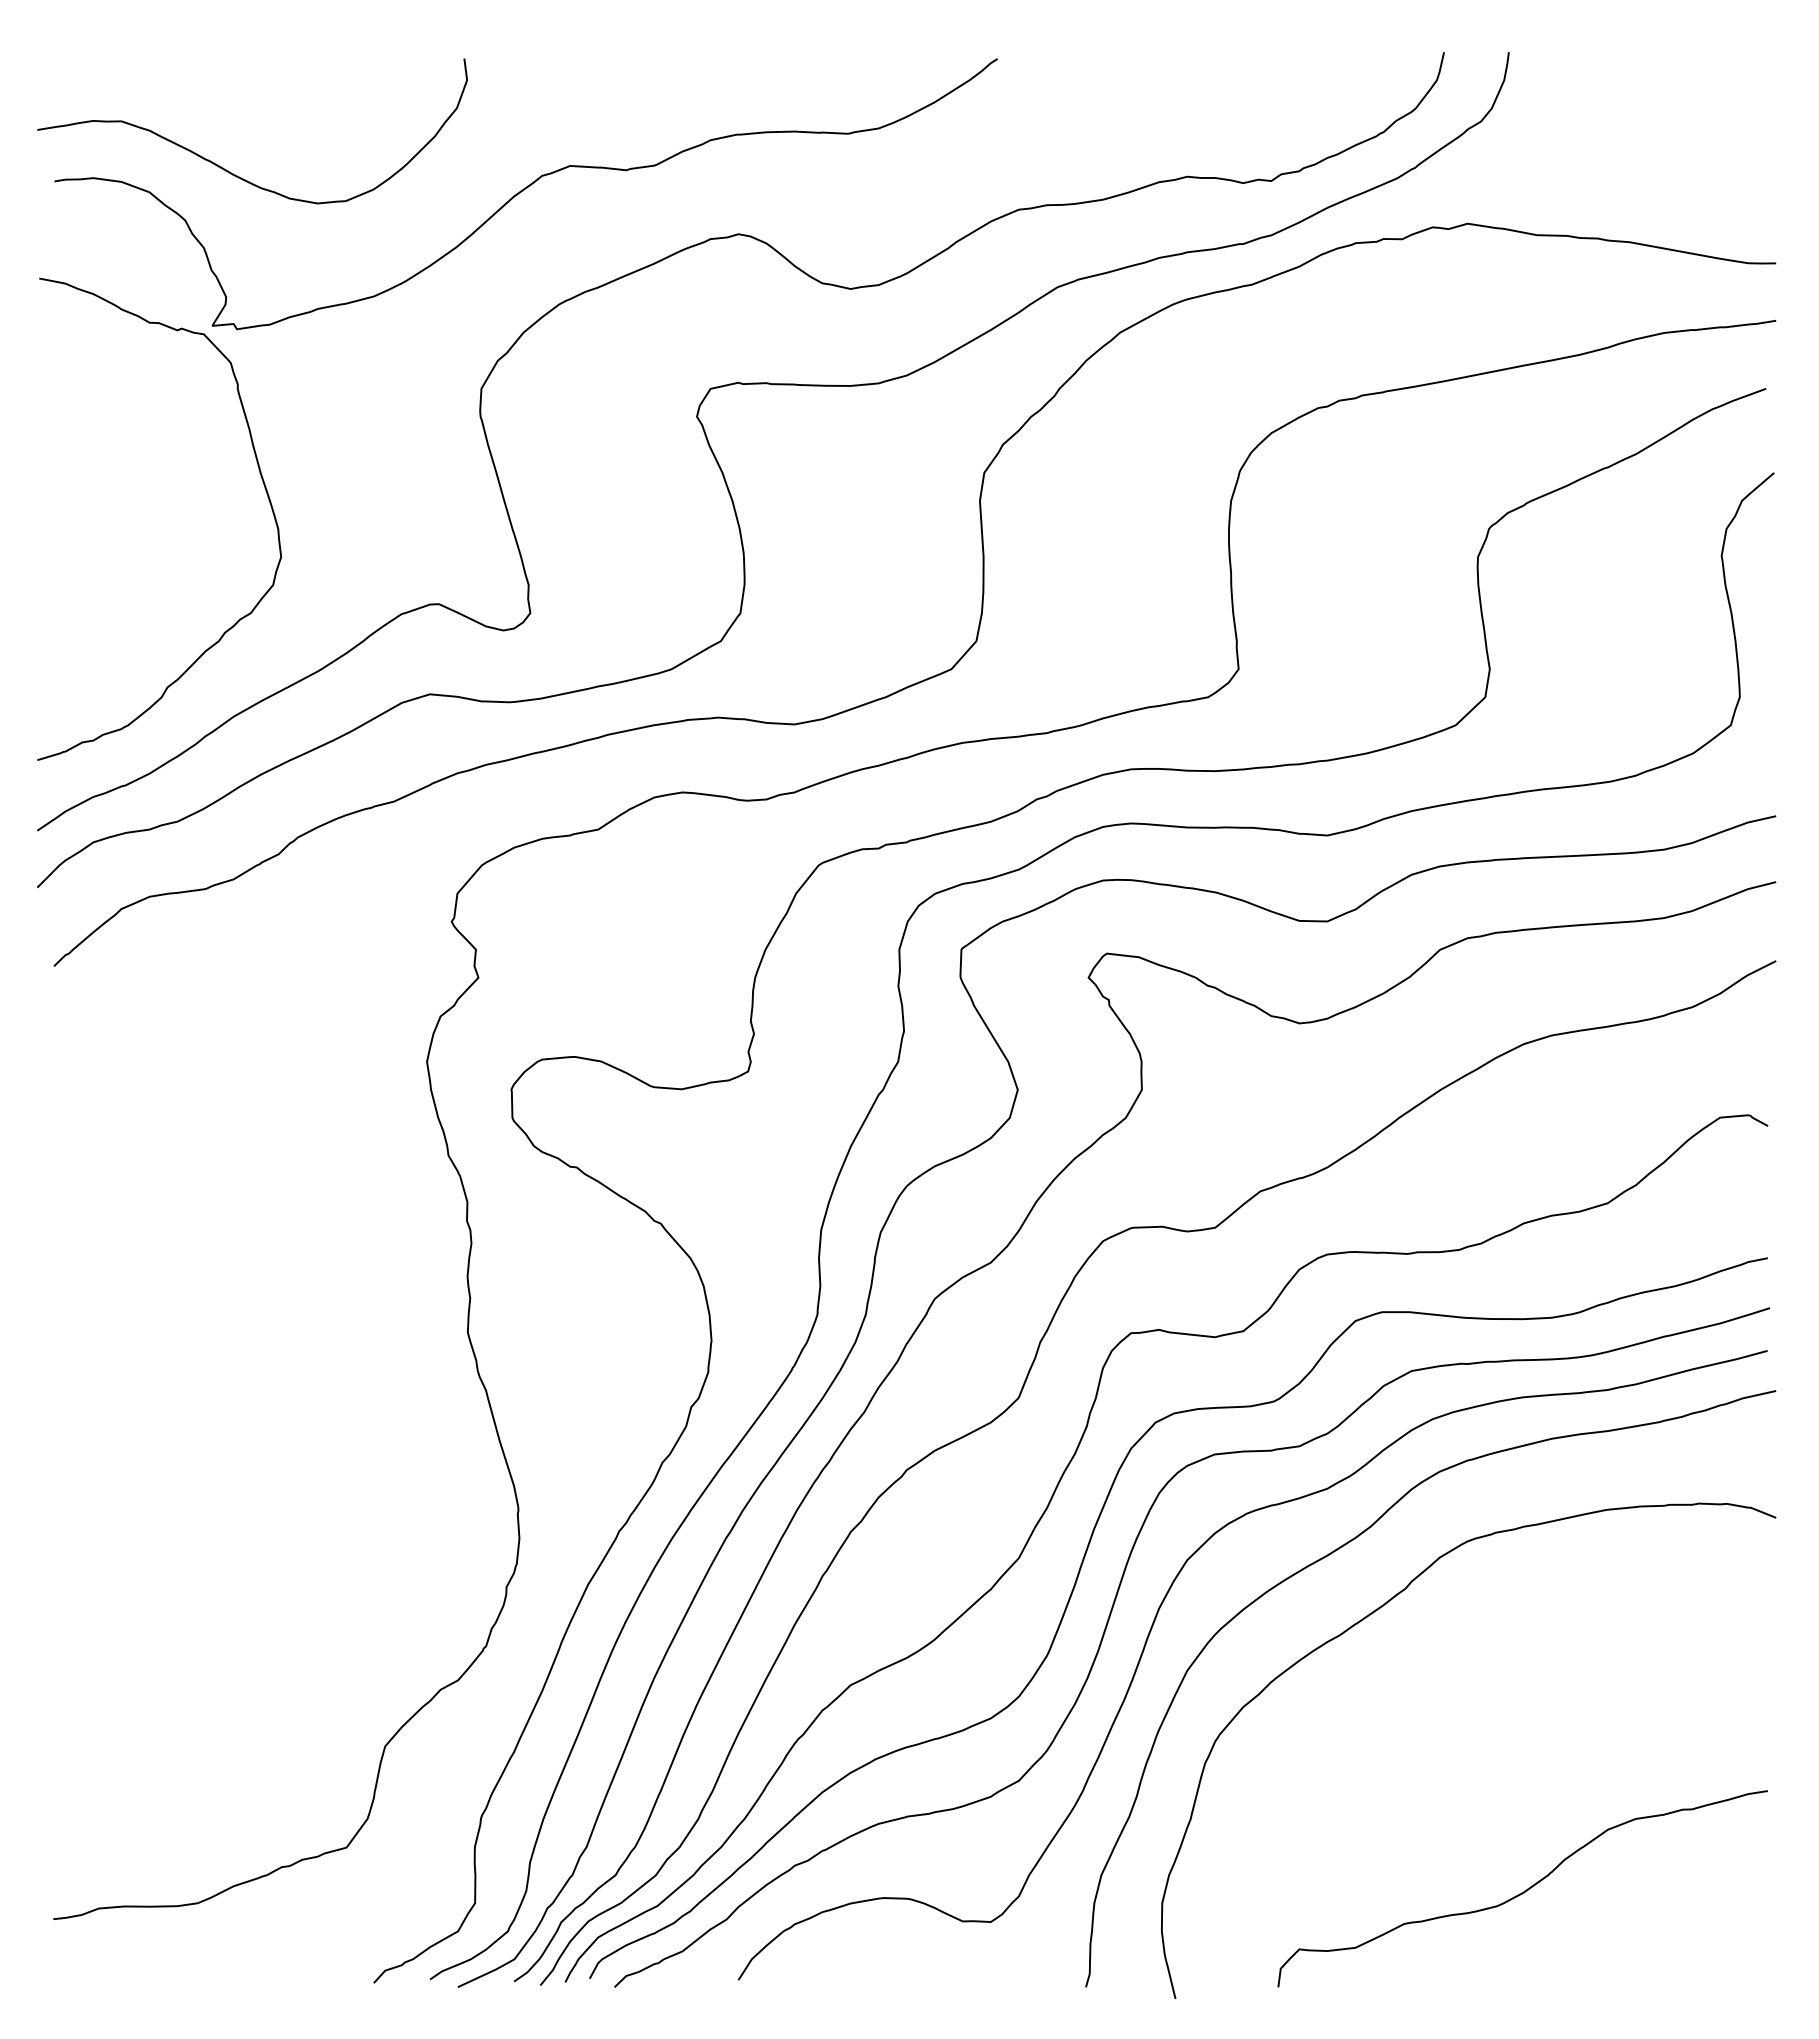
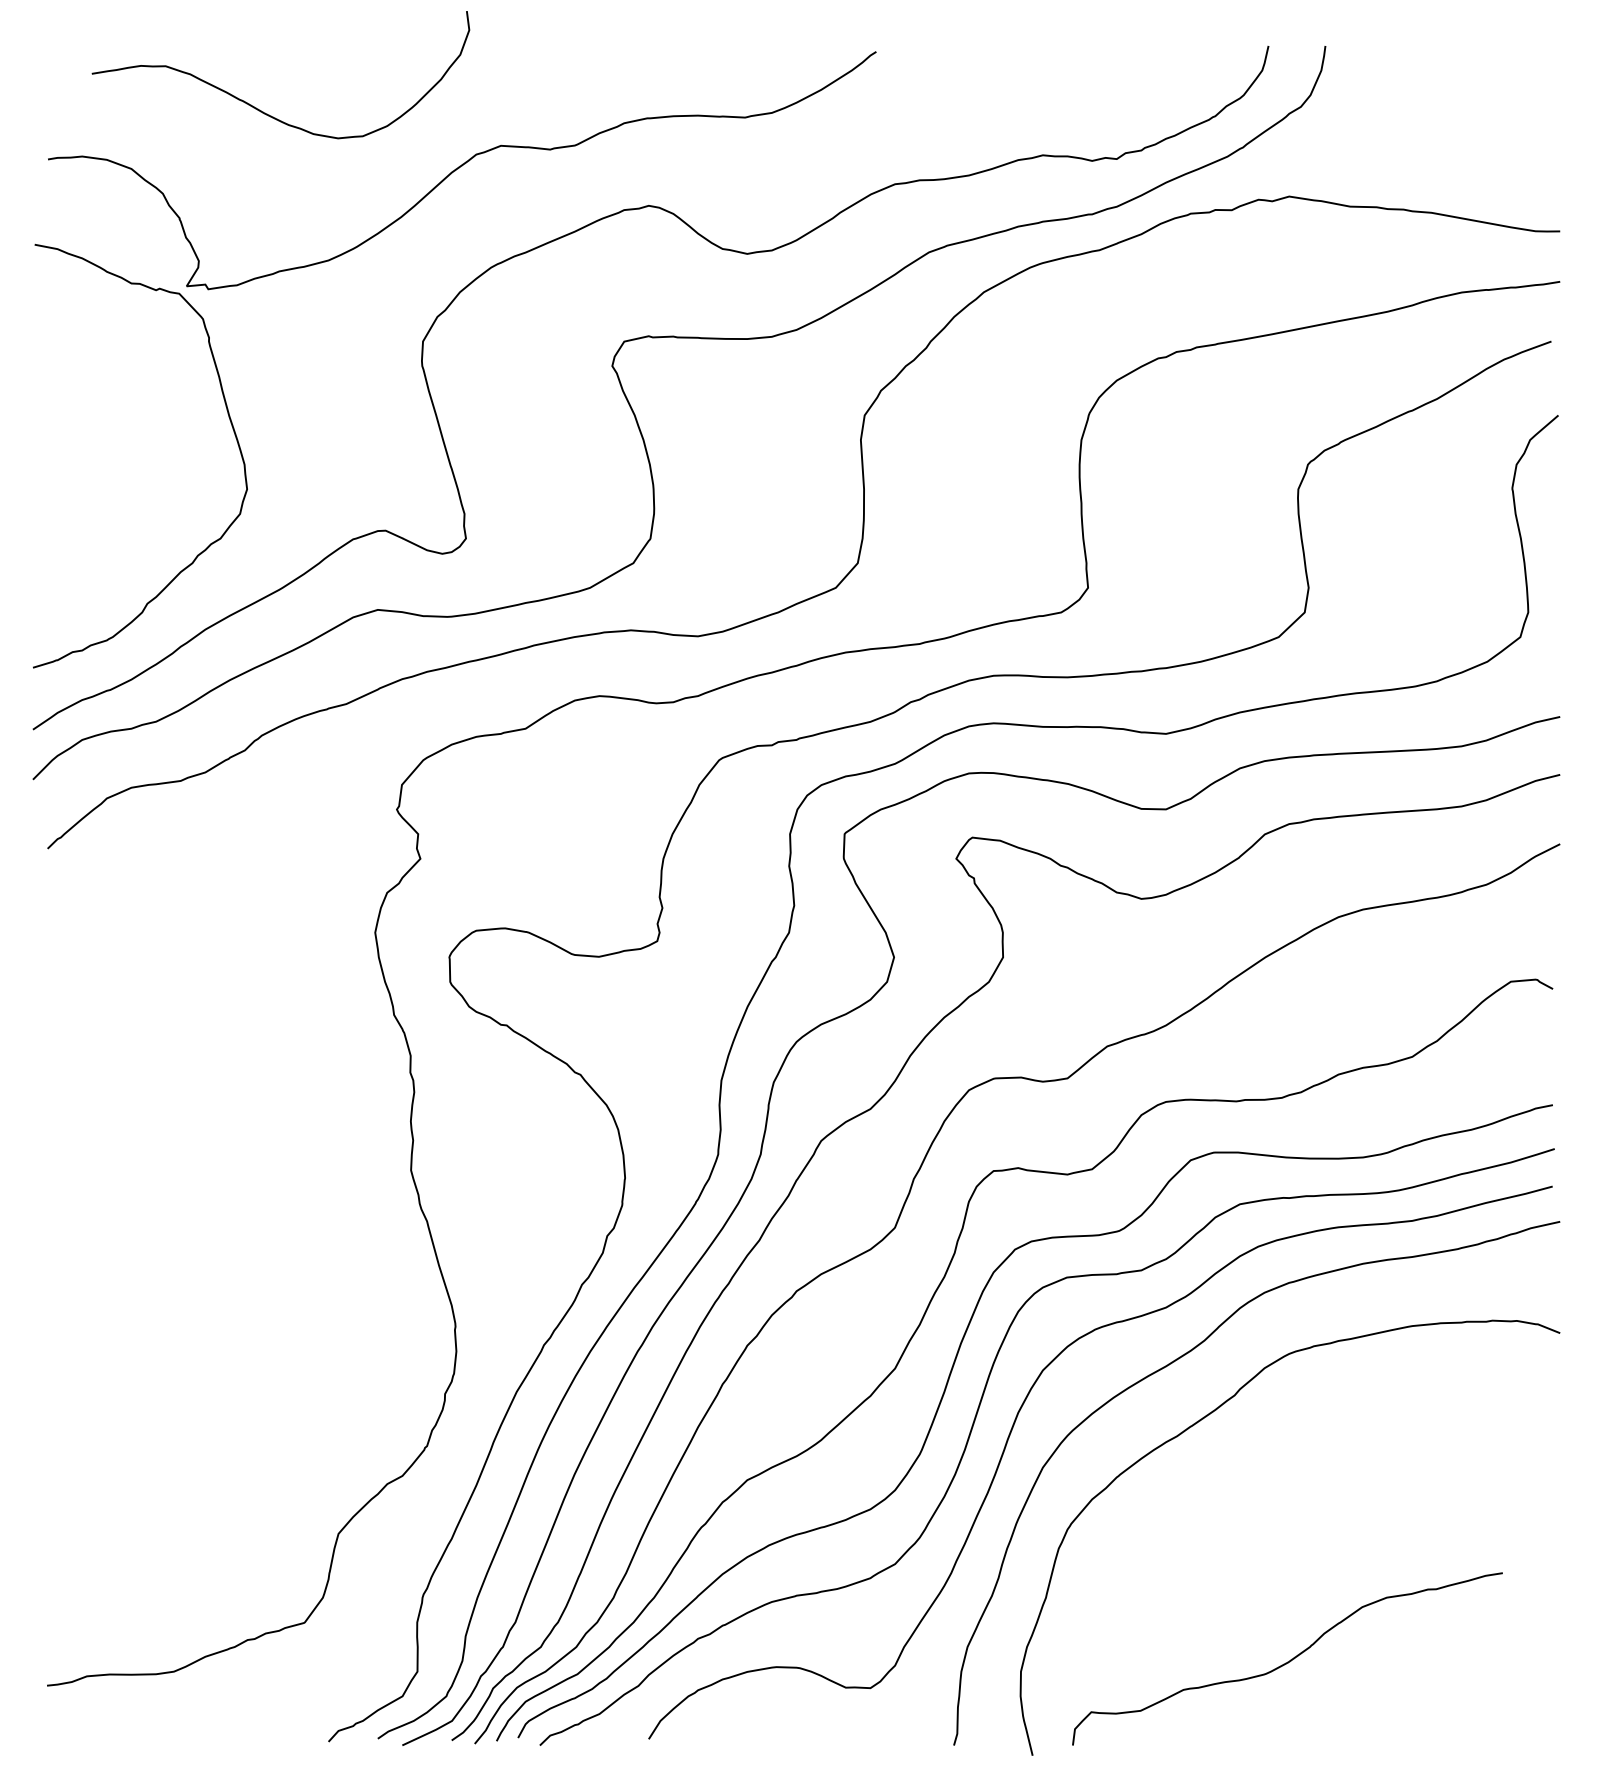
curve: (228, 170) -> (259, 109), moved
curve: (1524, 1890) -> (1289, 1660), moved

